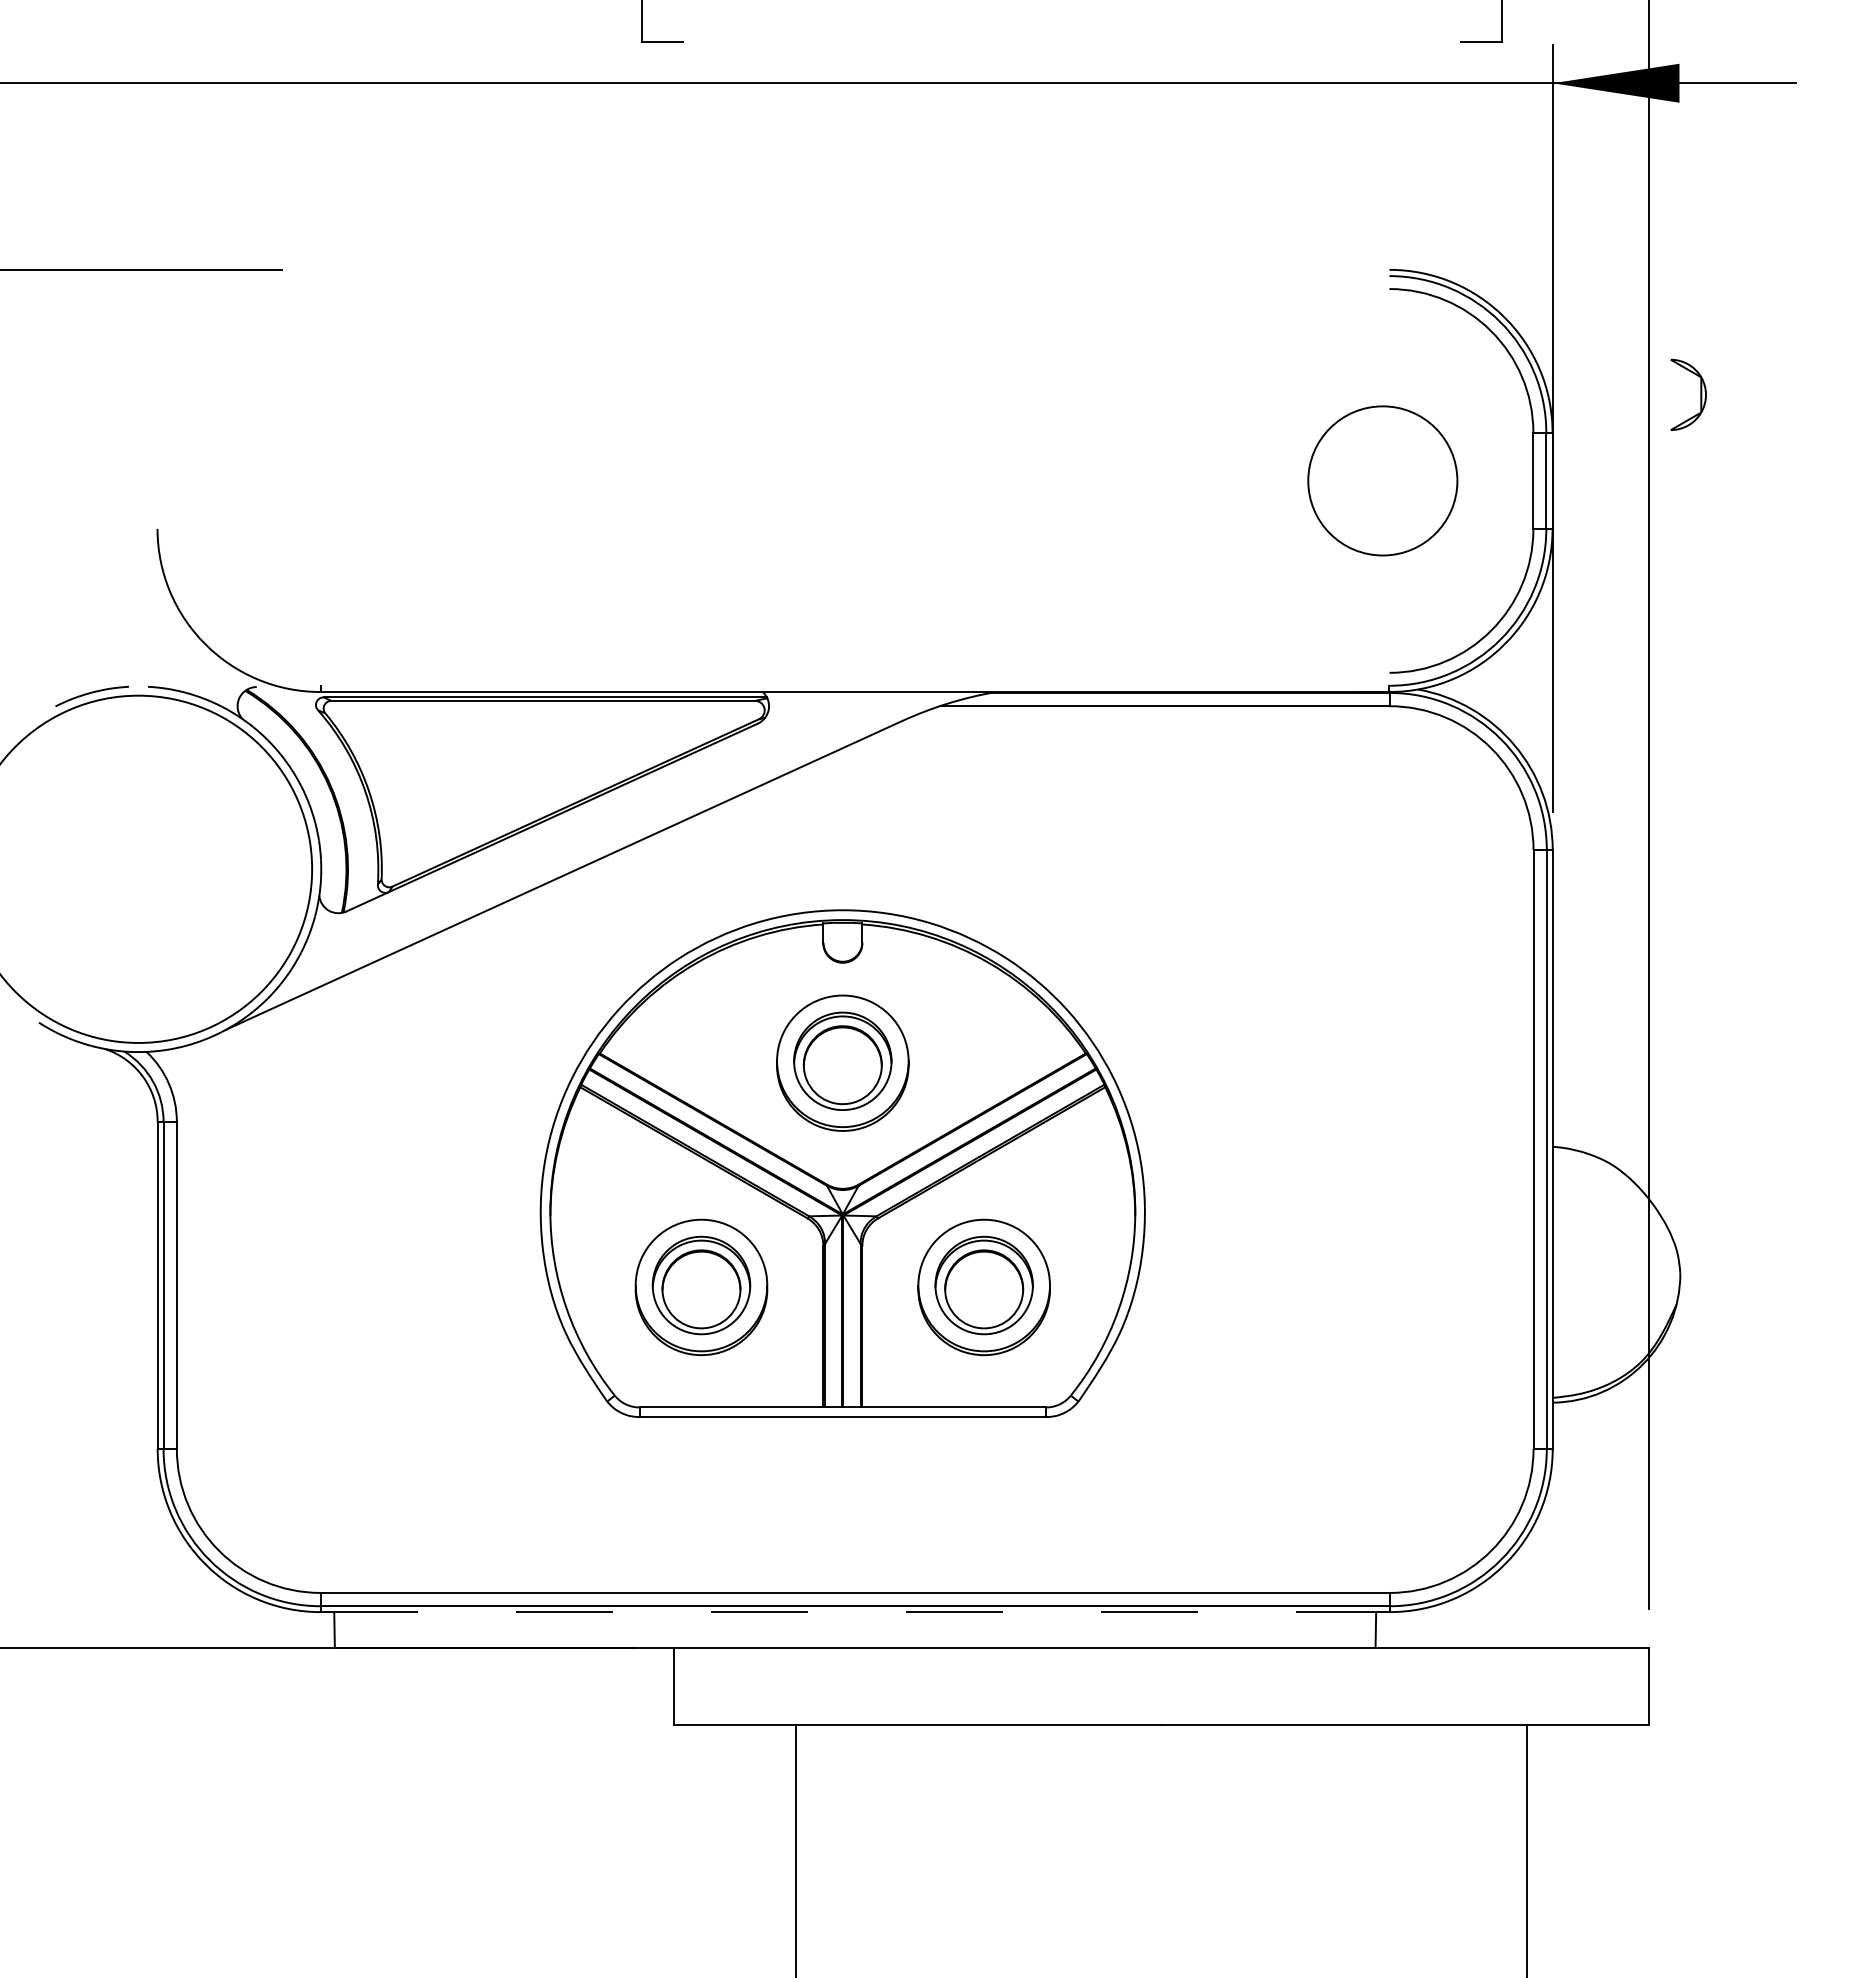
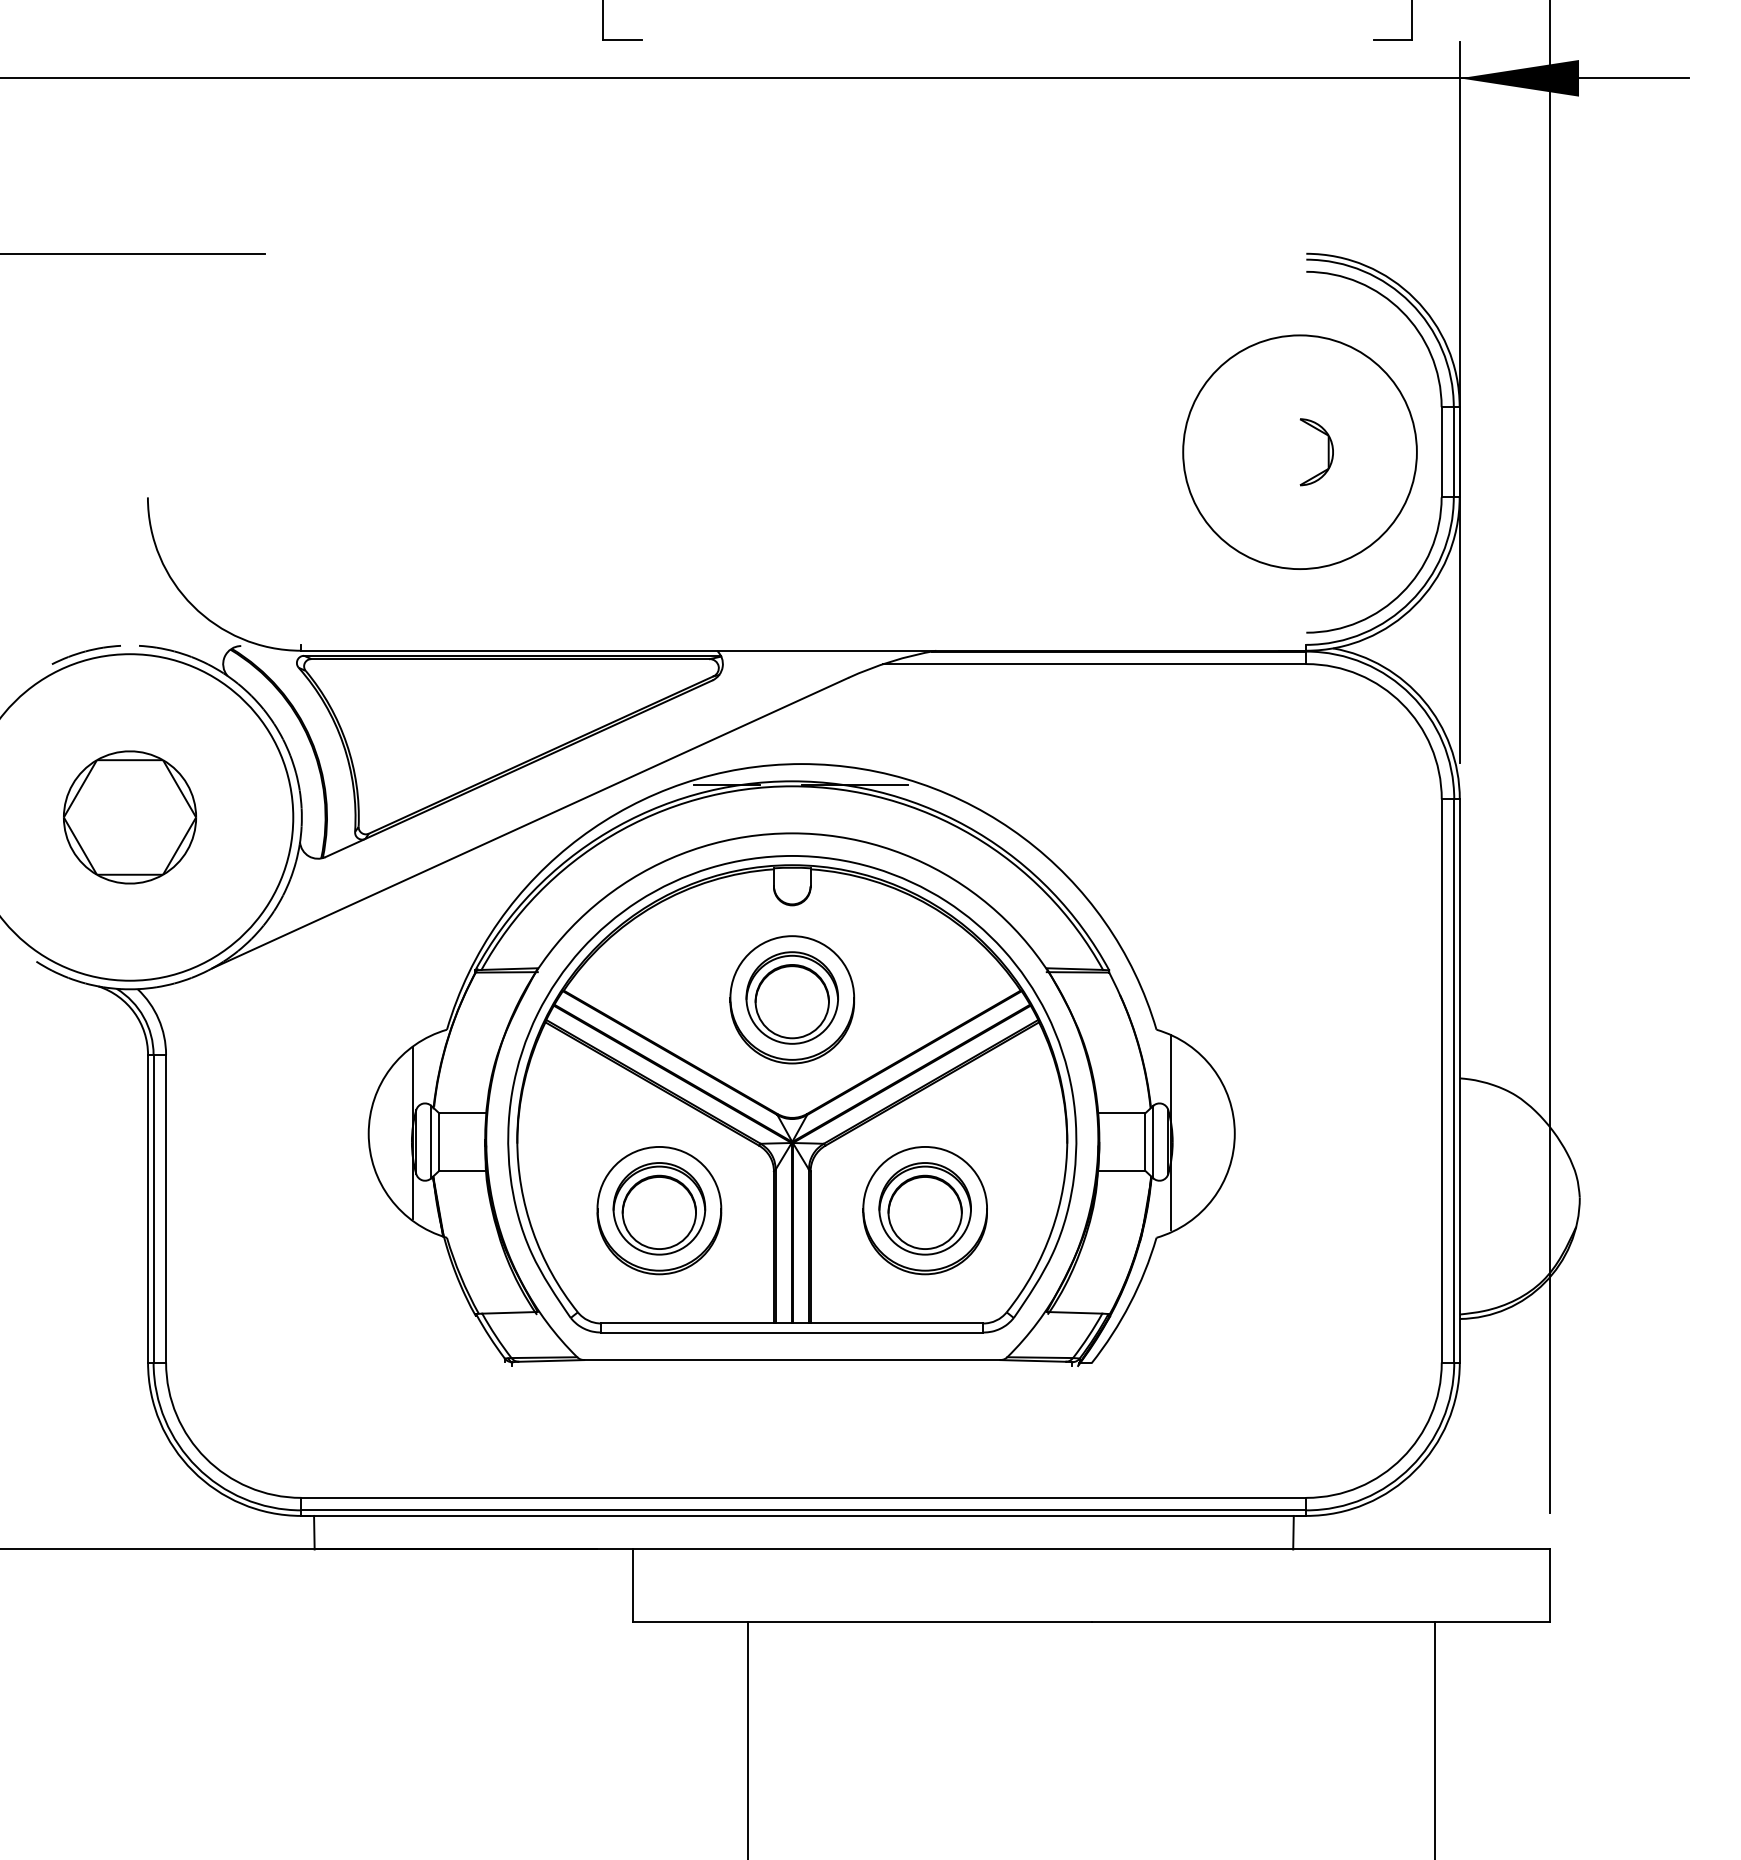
part: (1700, 394) -> (1327, 451), moved
circle: (1382, 480) -> (1299, 451), size x1.67
part: (138, 869) -> (130, 817), added
part: (852, 1132) -> (801, 1064), added
line: (855, 1612) -> (804, 1516), dashed -> solid

